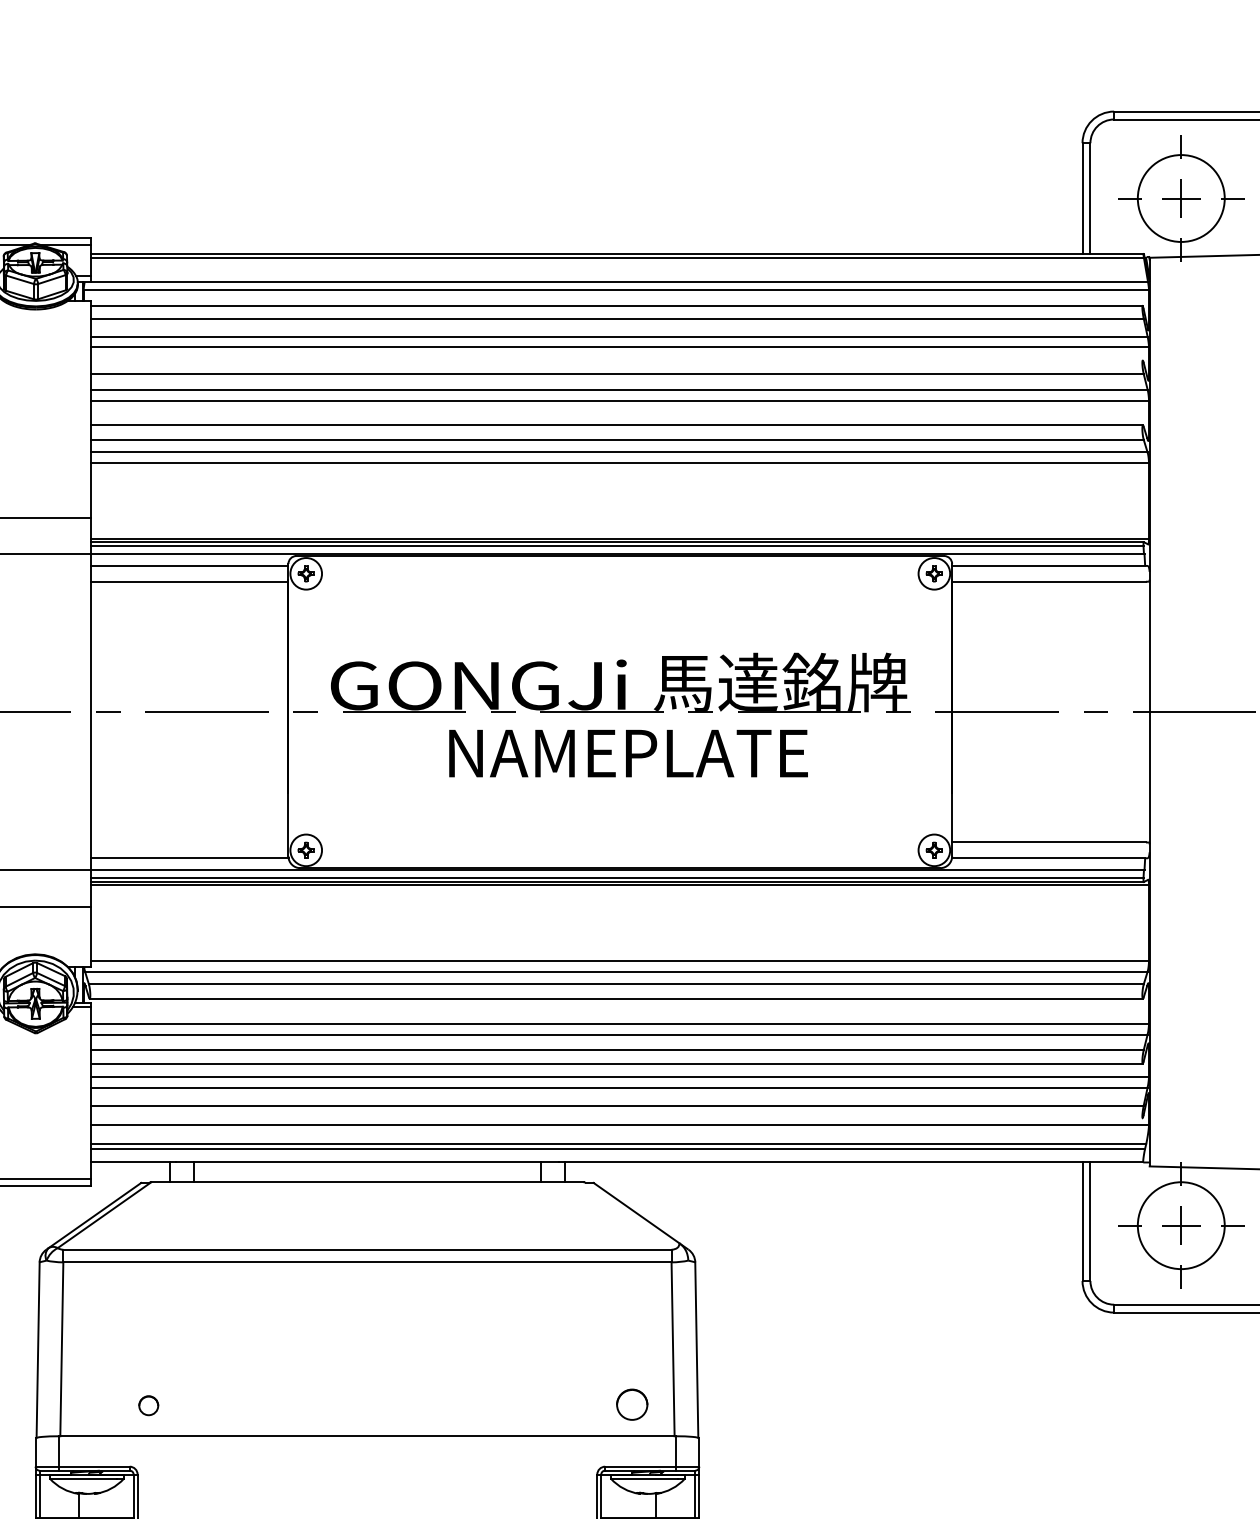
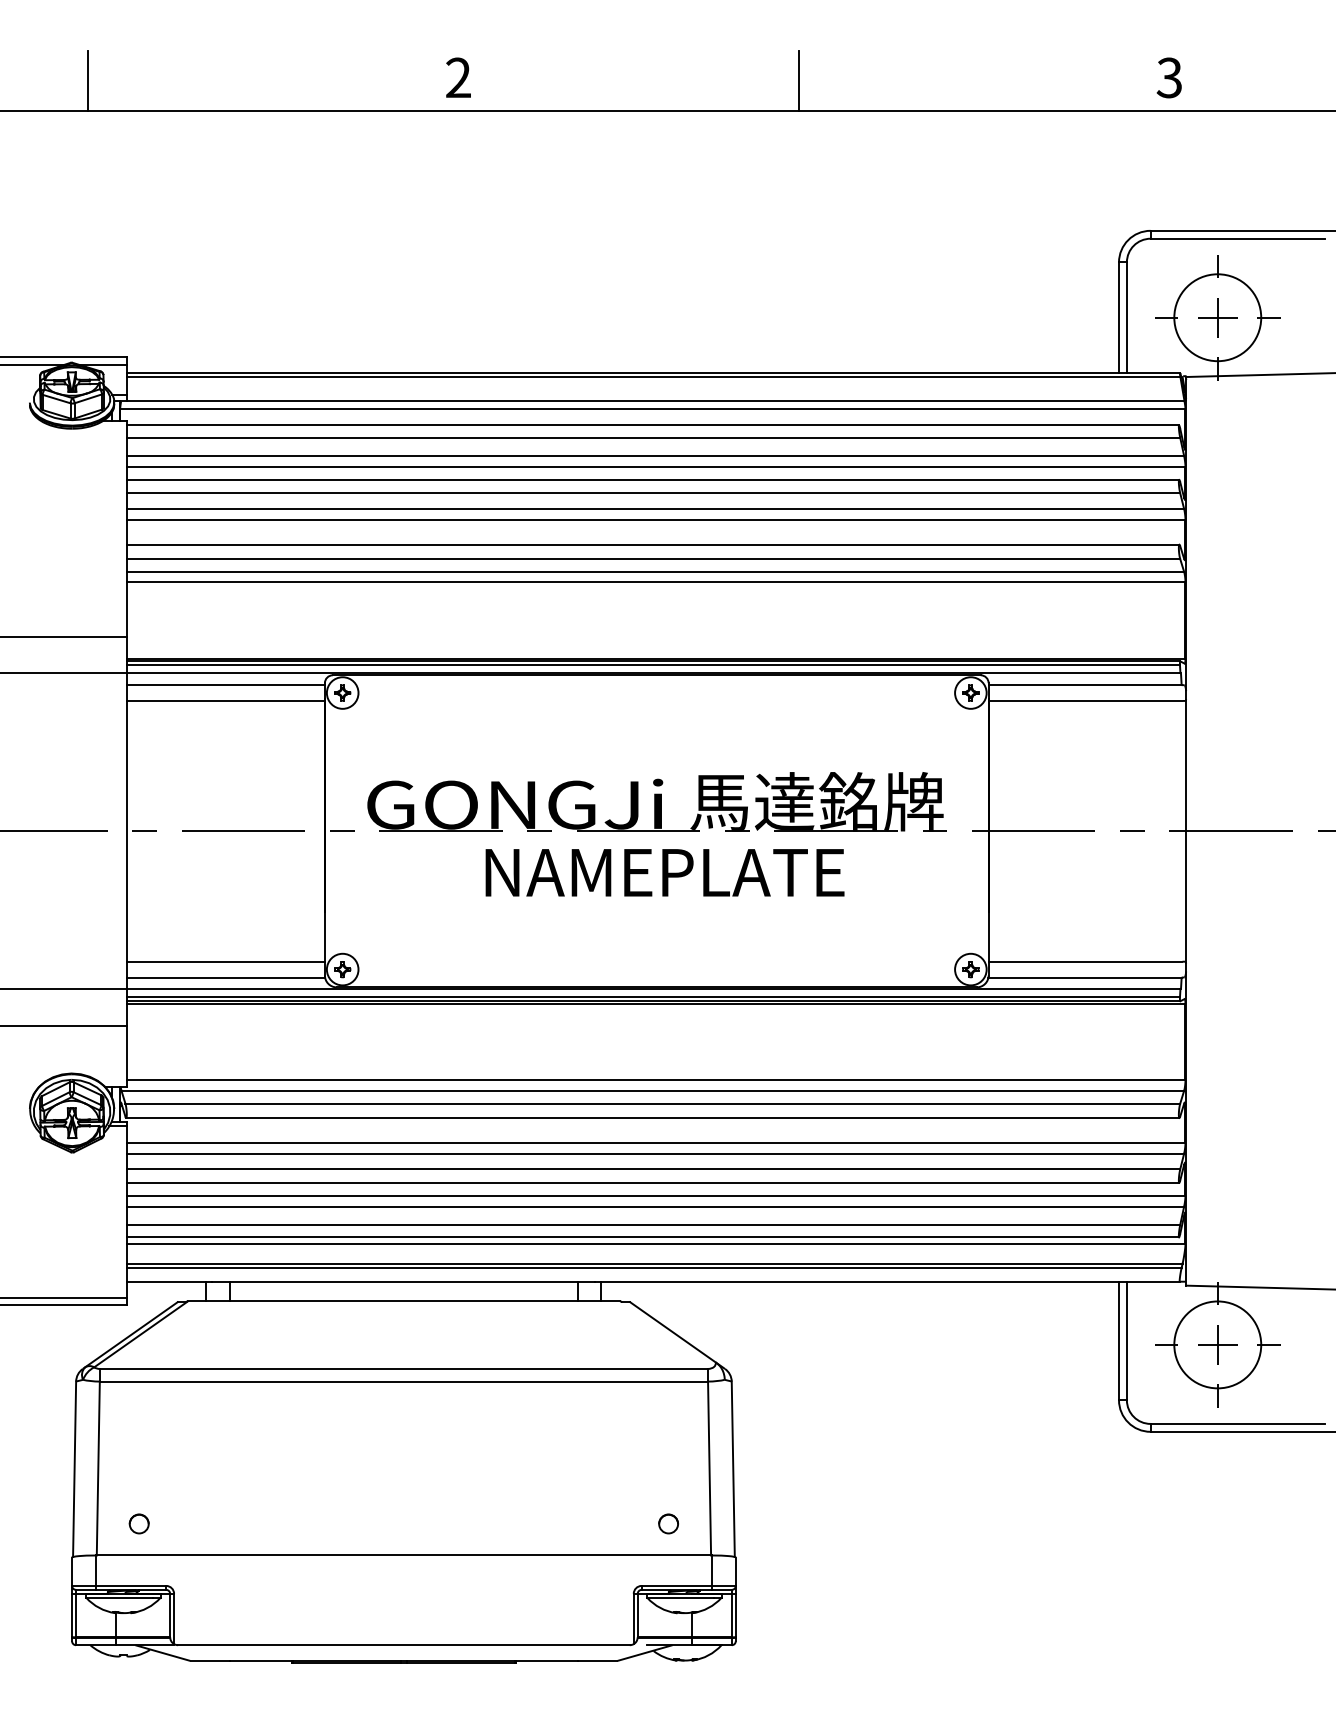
line: (617, 360) -> (653, 479), added
line: (189, 842) -> (225, 961), added
line: (617, 1118) -> (653, 1237), added
part: (632, 1404) -> (668, 1523), size x0.62
part: (148, 1405) -> (138, 1523), moved

